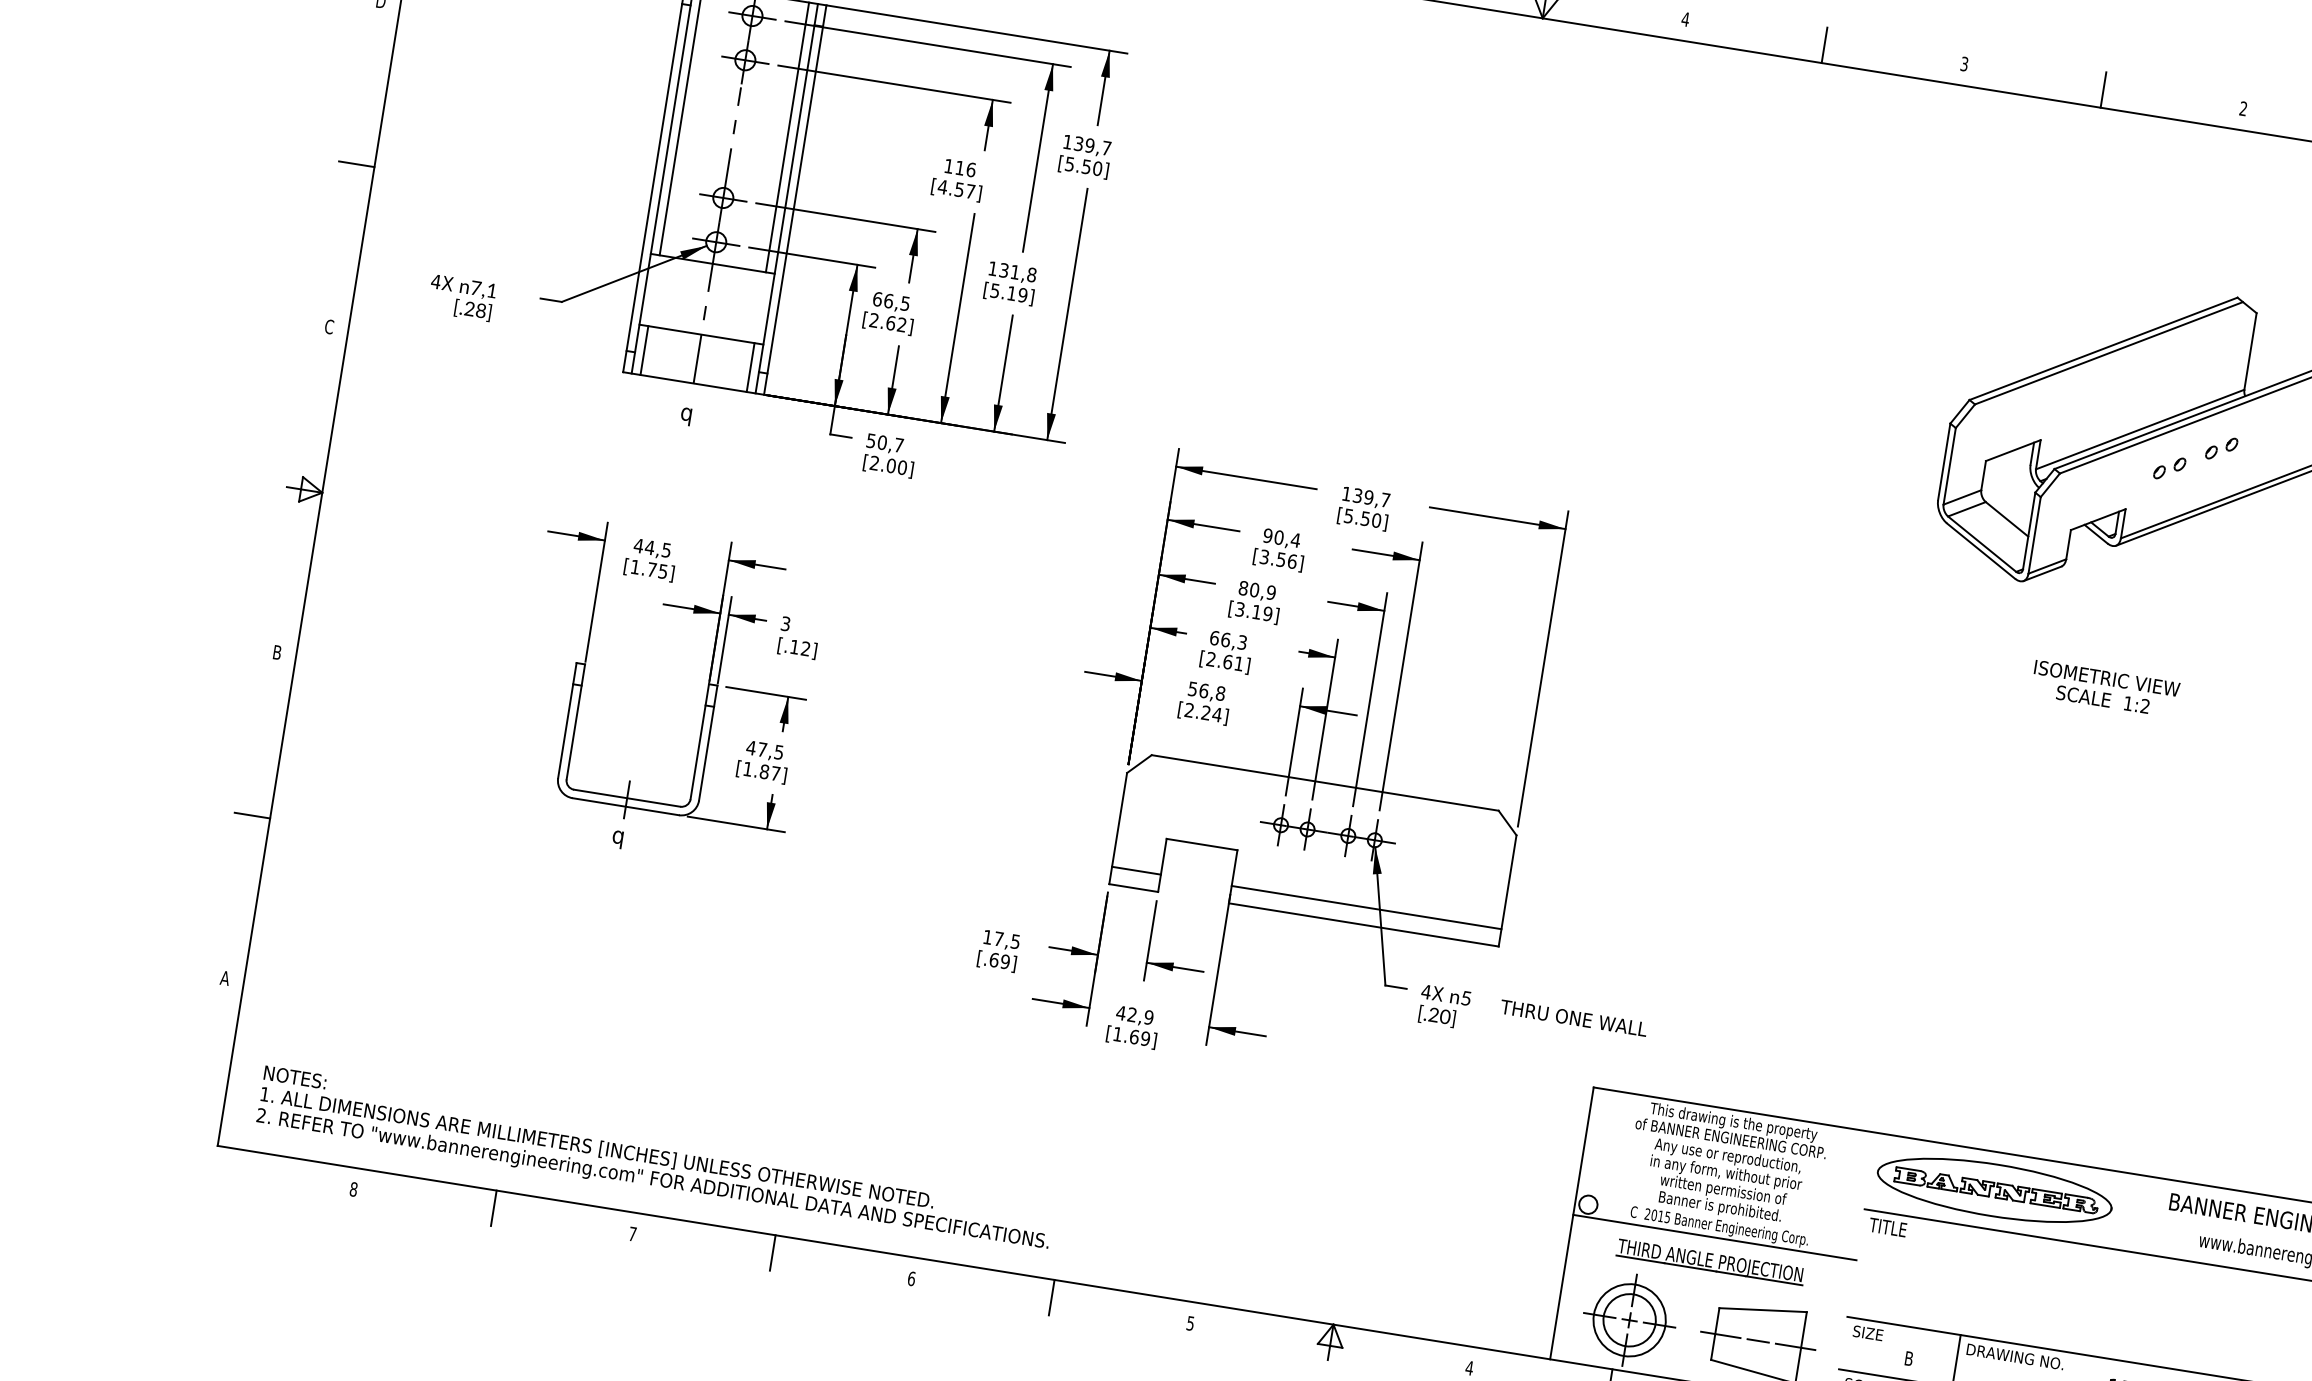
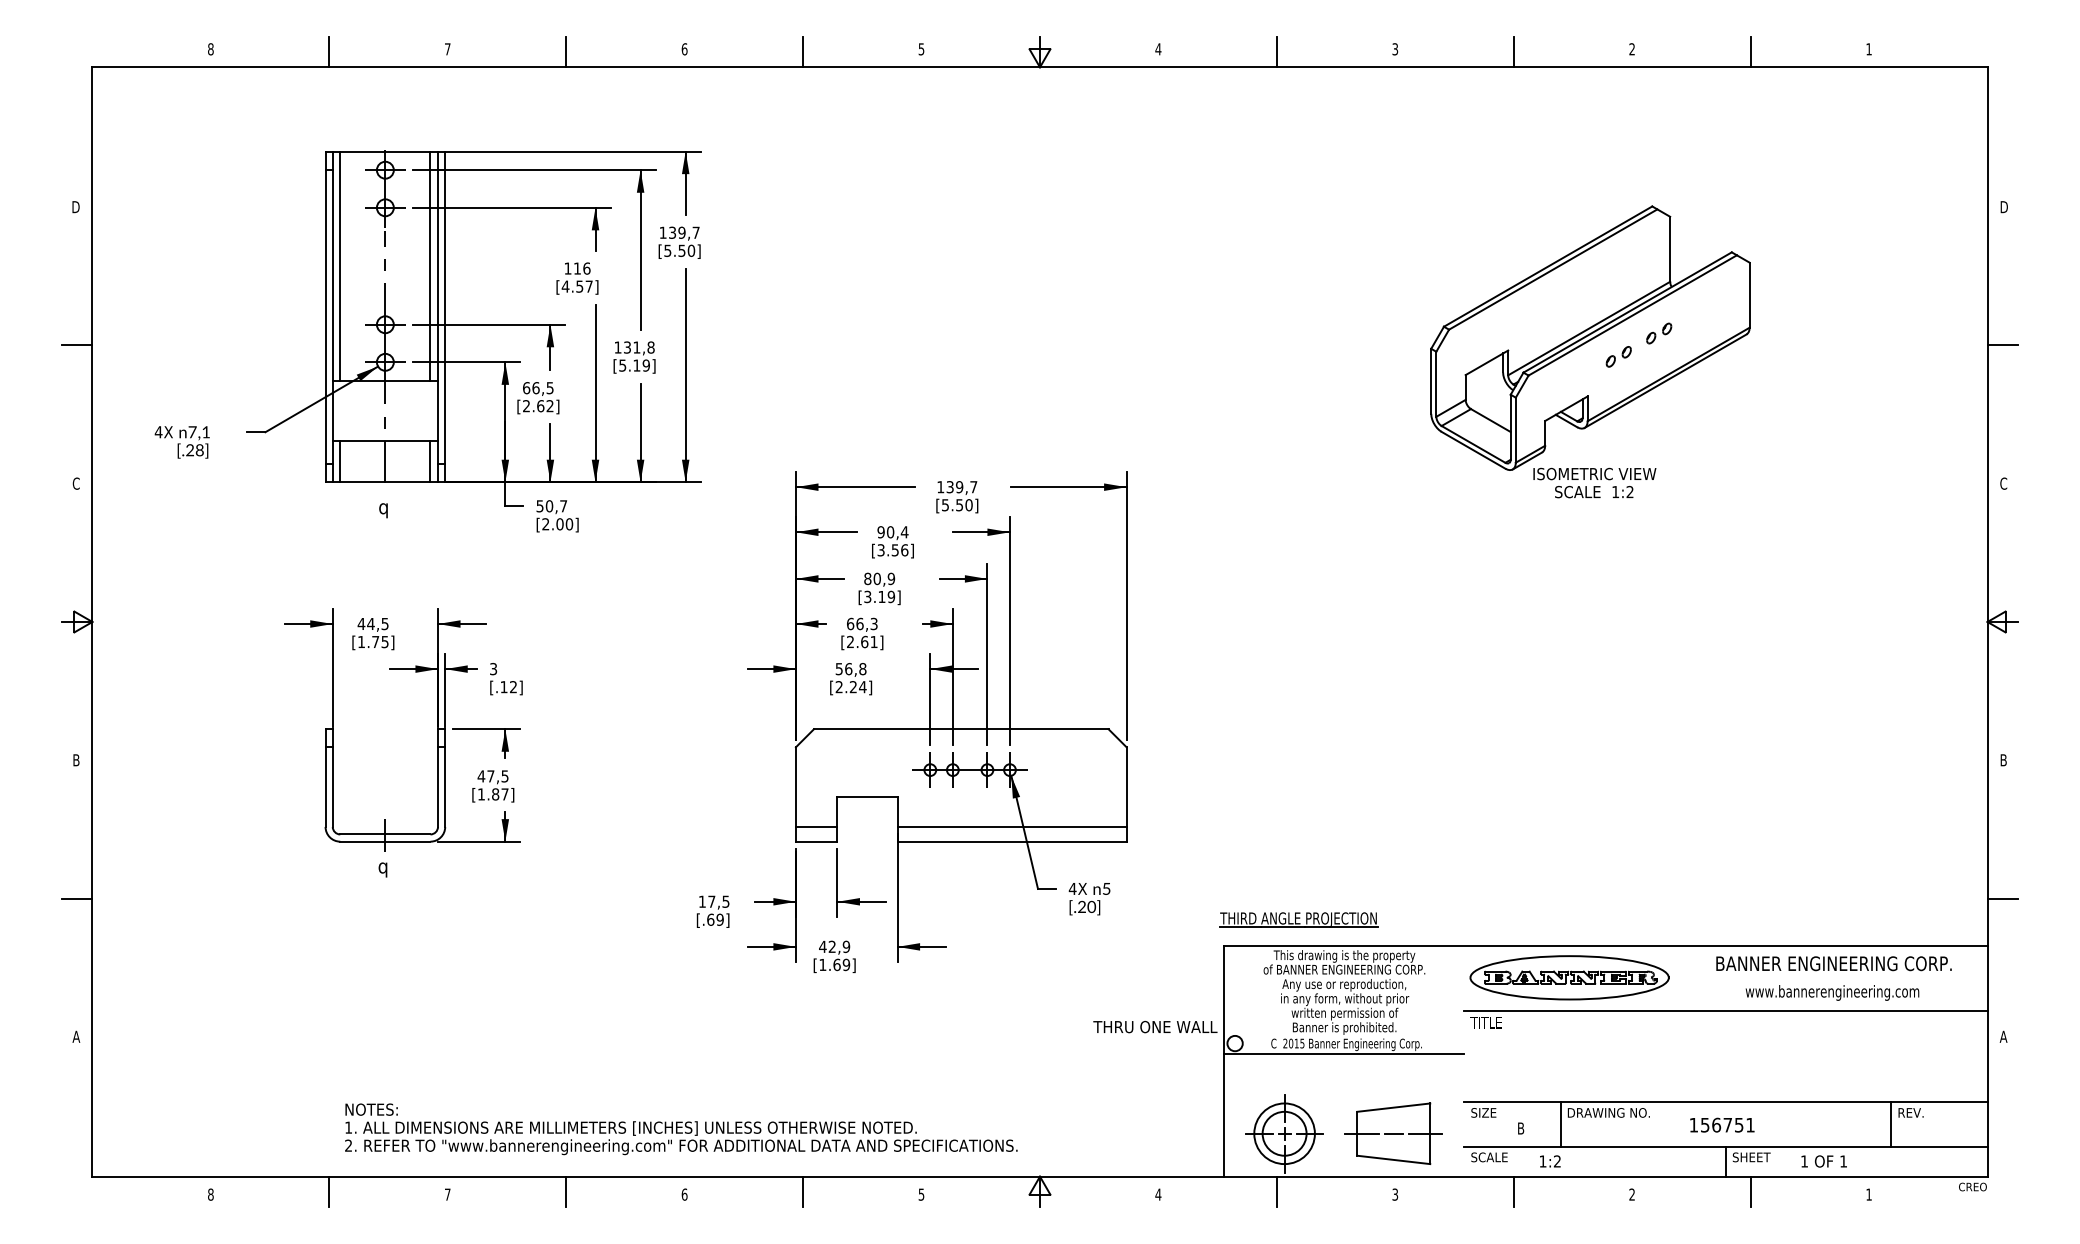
text: (2105, 688) -> (1594, 482), moved
text: (1574, 1017) -> (1155, 1026), moved
text: (656, 1159) -> (681, 1129), moved
part: (1710, 1261) -> (1298, 919), moved

